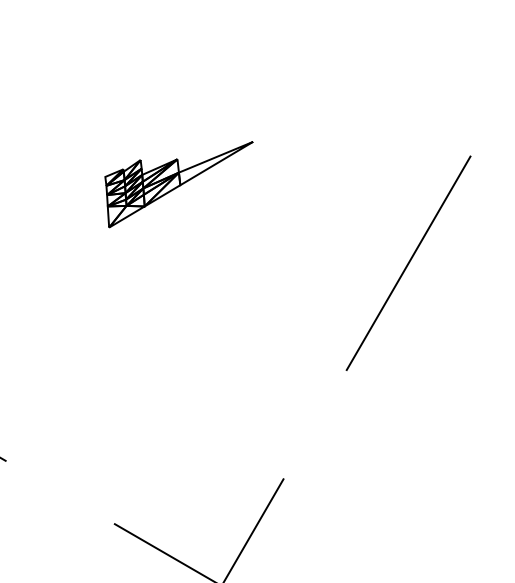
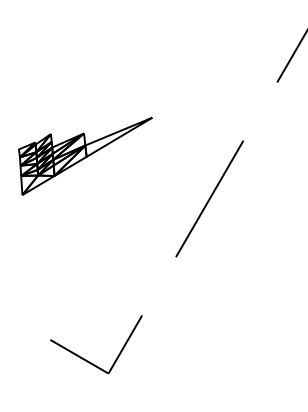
part: (179, 184) -> (85, 156), size x1.67

